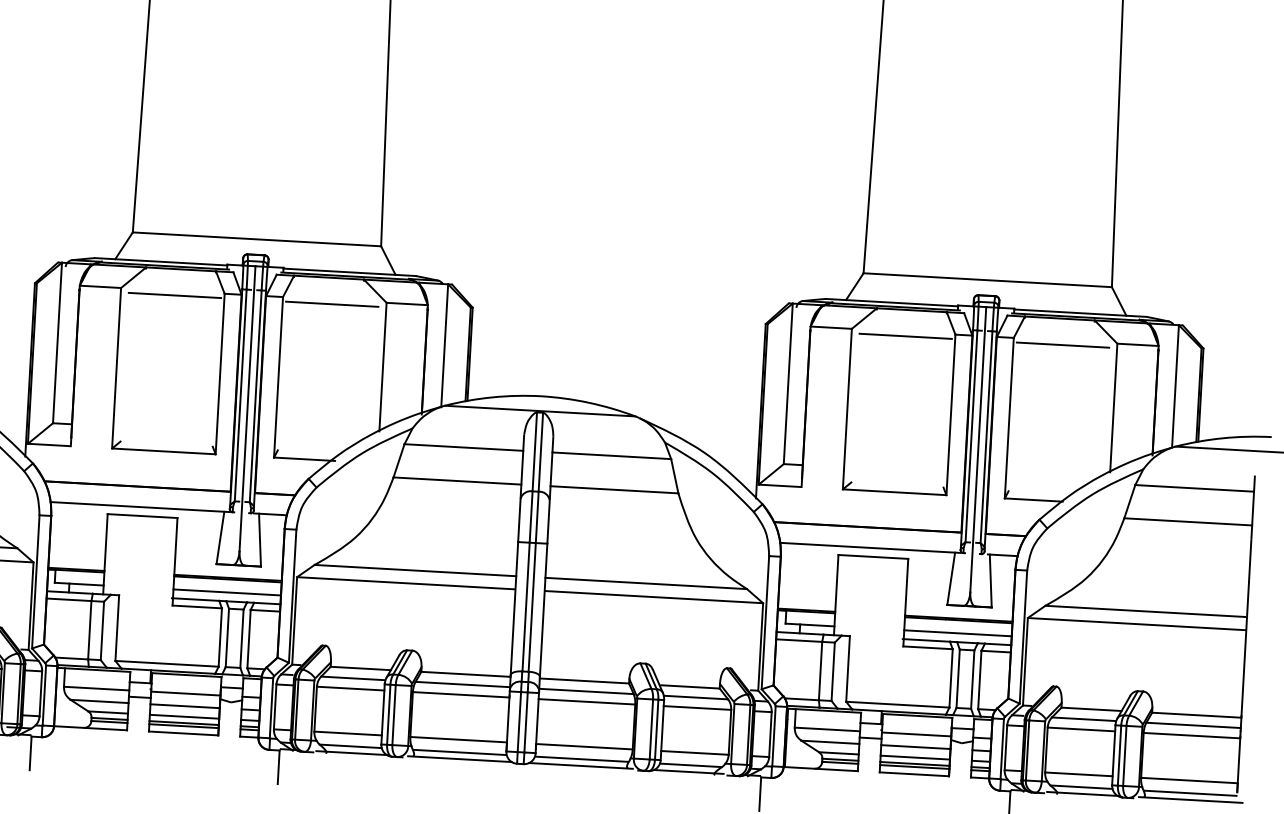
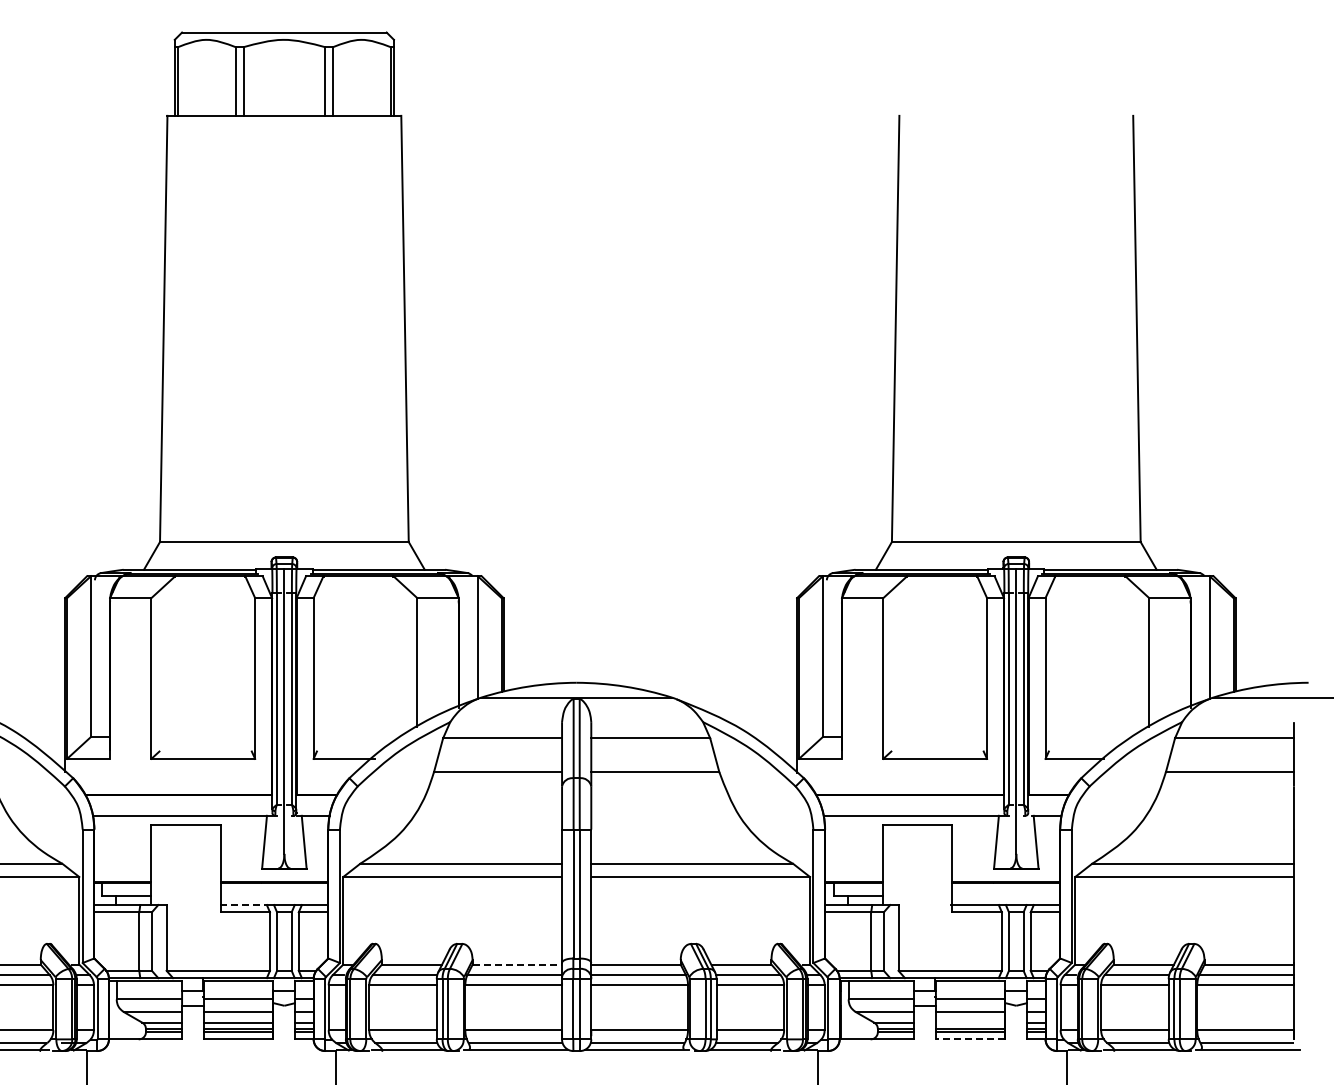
line: (174, 295) -> (205, 602), removed
line: (331, 304) -> (362, 602), removed
line: (905, 336) -> (937, 602), removed
line: (1062, 345) -> (1094, 602), removed
line: (227, 592) -> (274, 896), removed
line: (195, 600) -> (243, 905), solid -> dashed
line: (958, 633) -> (1006, 896), removed
line: (466, 674) -> (517, 964), solid -> dashed
line: (915, 757) -> (970, 1022), removed
line: (914, 774) -> (970, 1039), solid -> dashed

